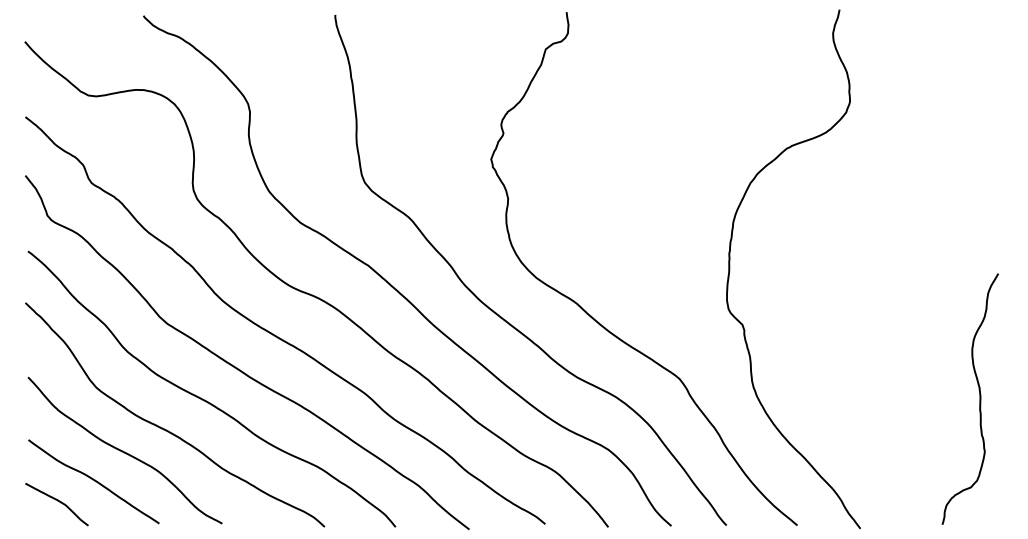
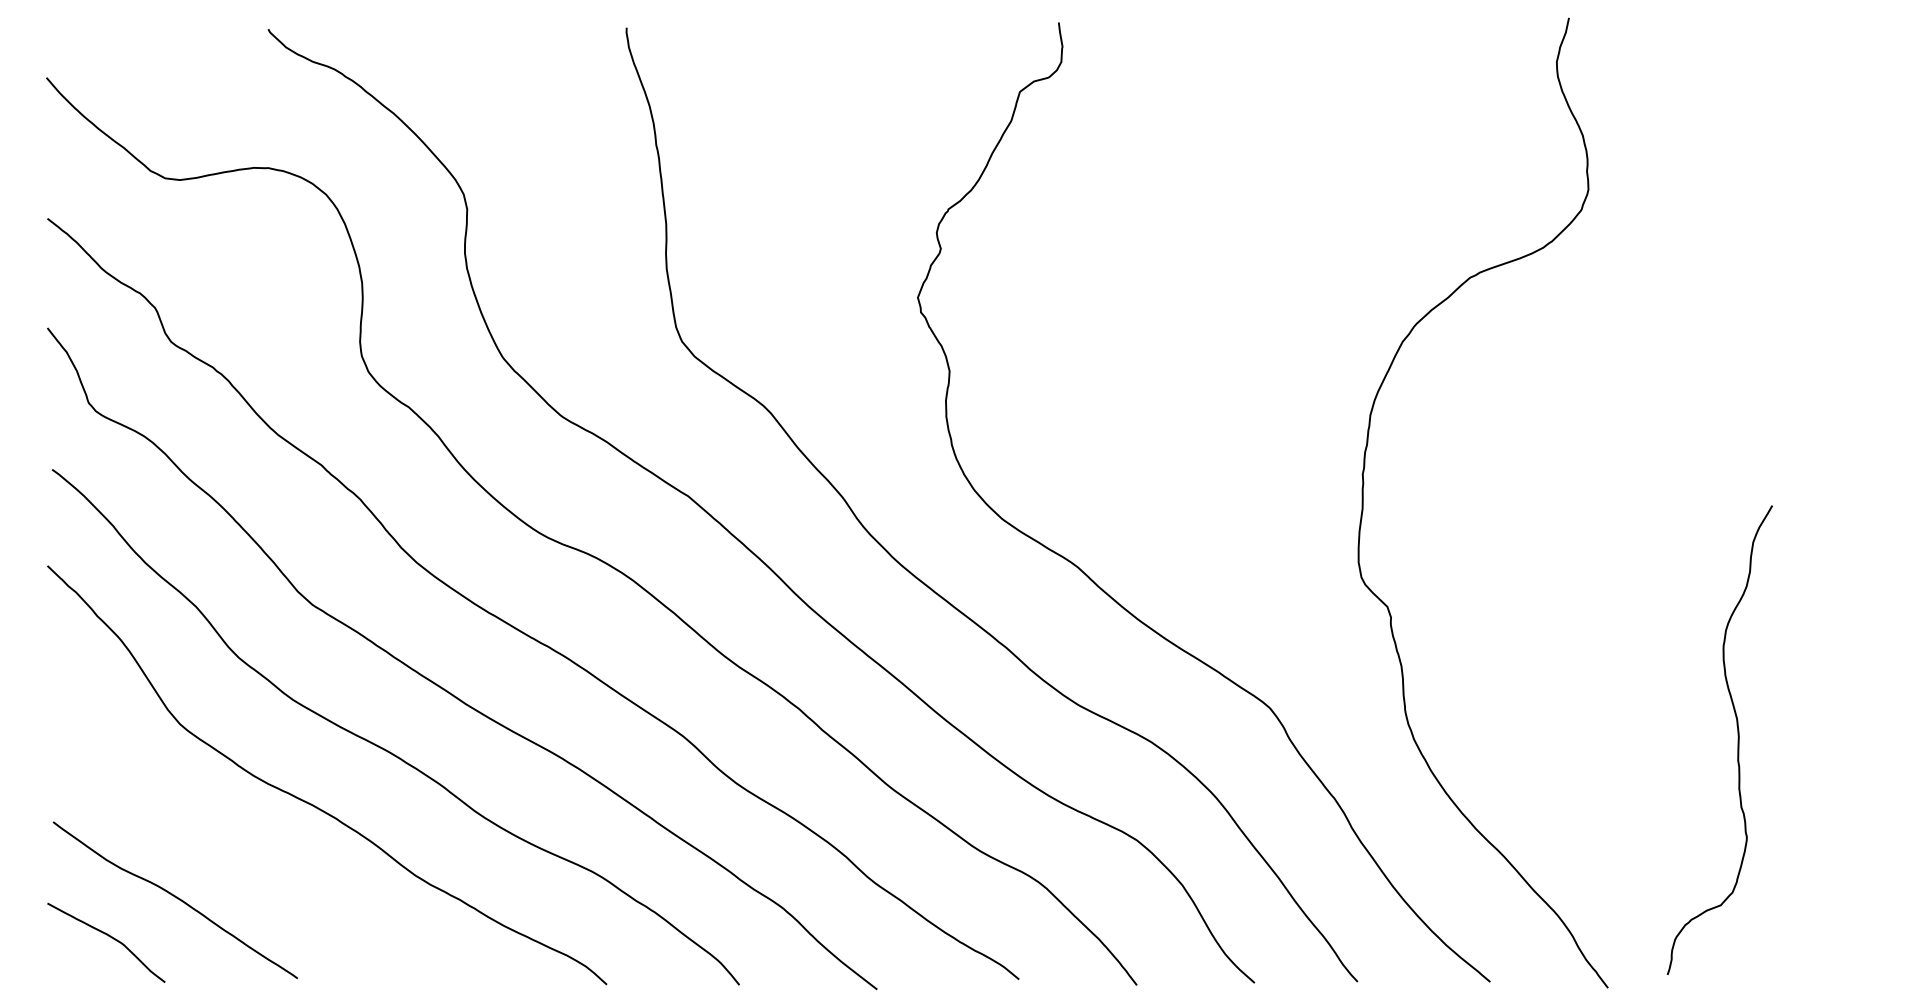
curve: (979, 398) -> (1736, 738), moved
curve: (124, 451) -> (232, 843), removed

